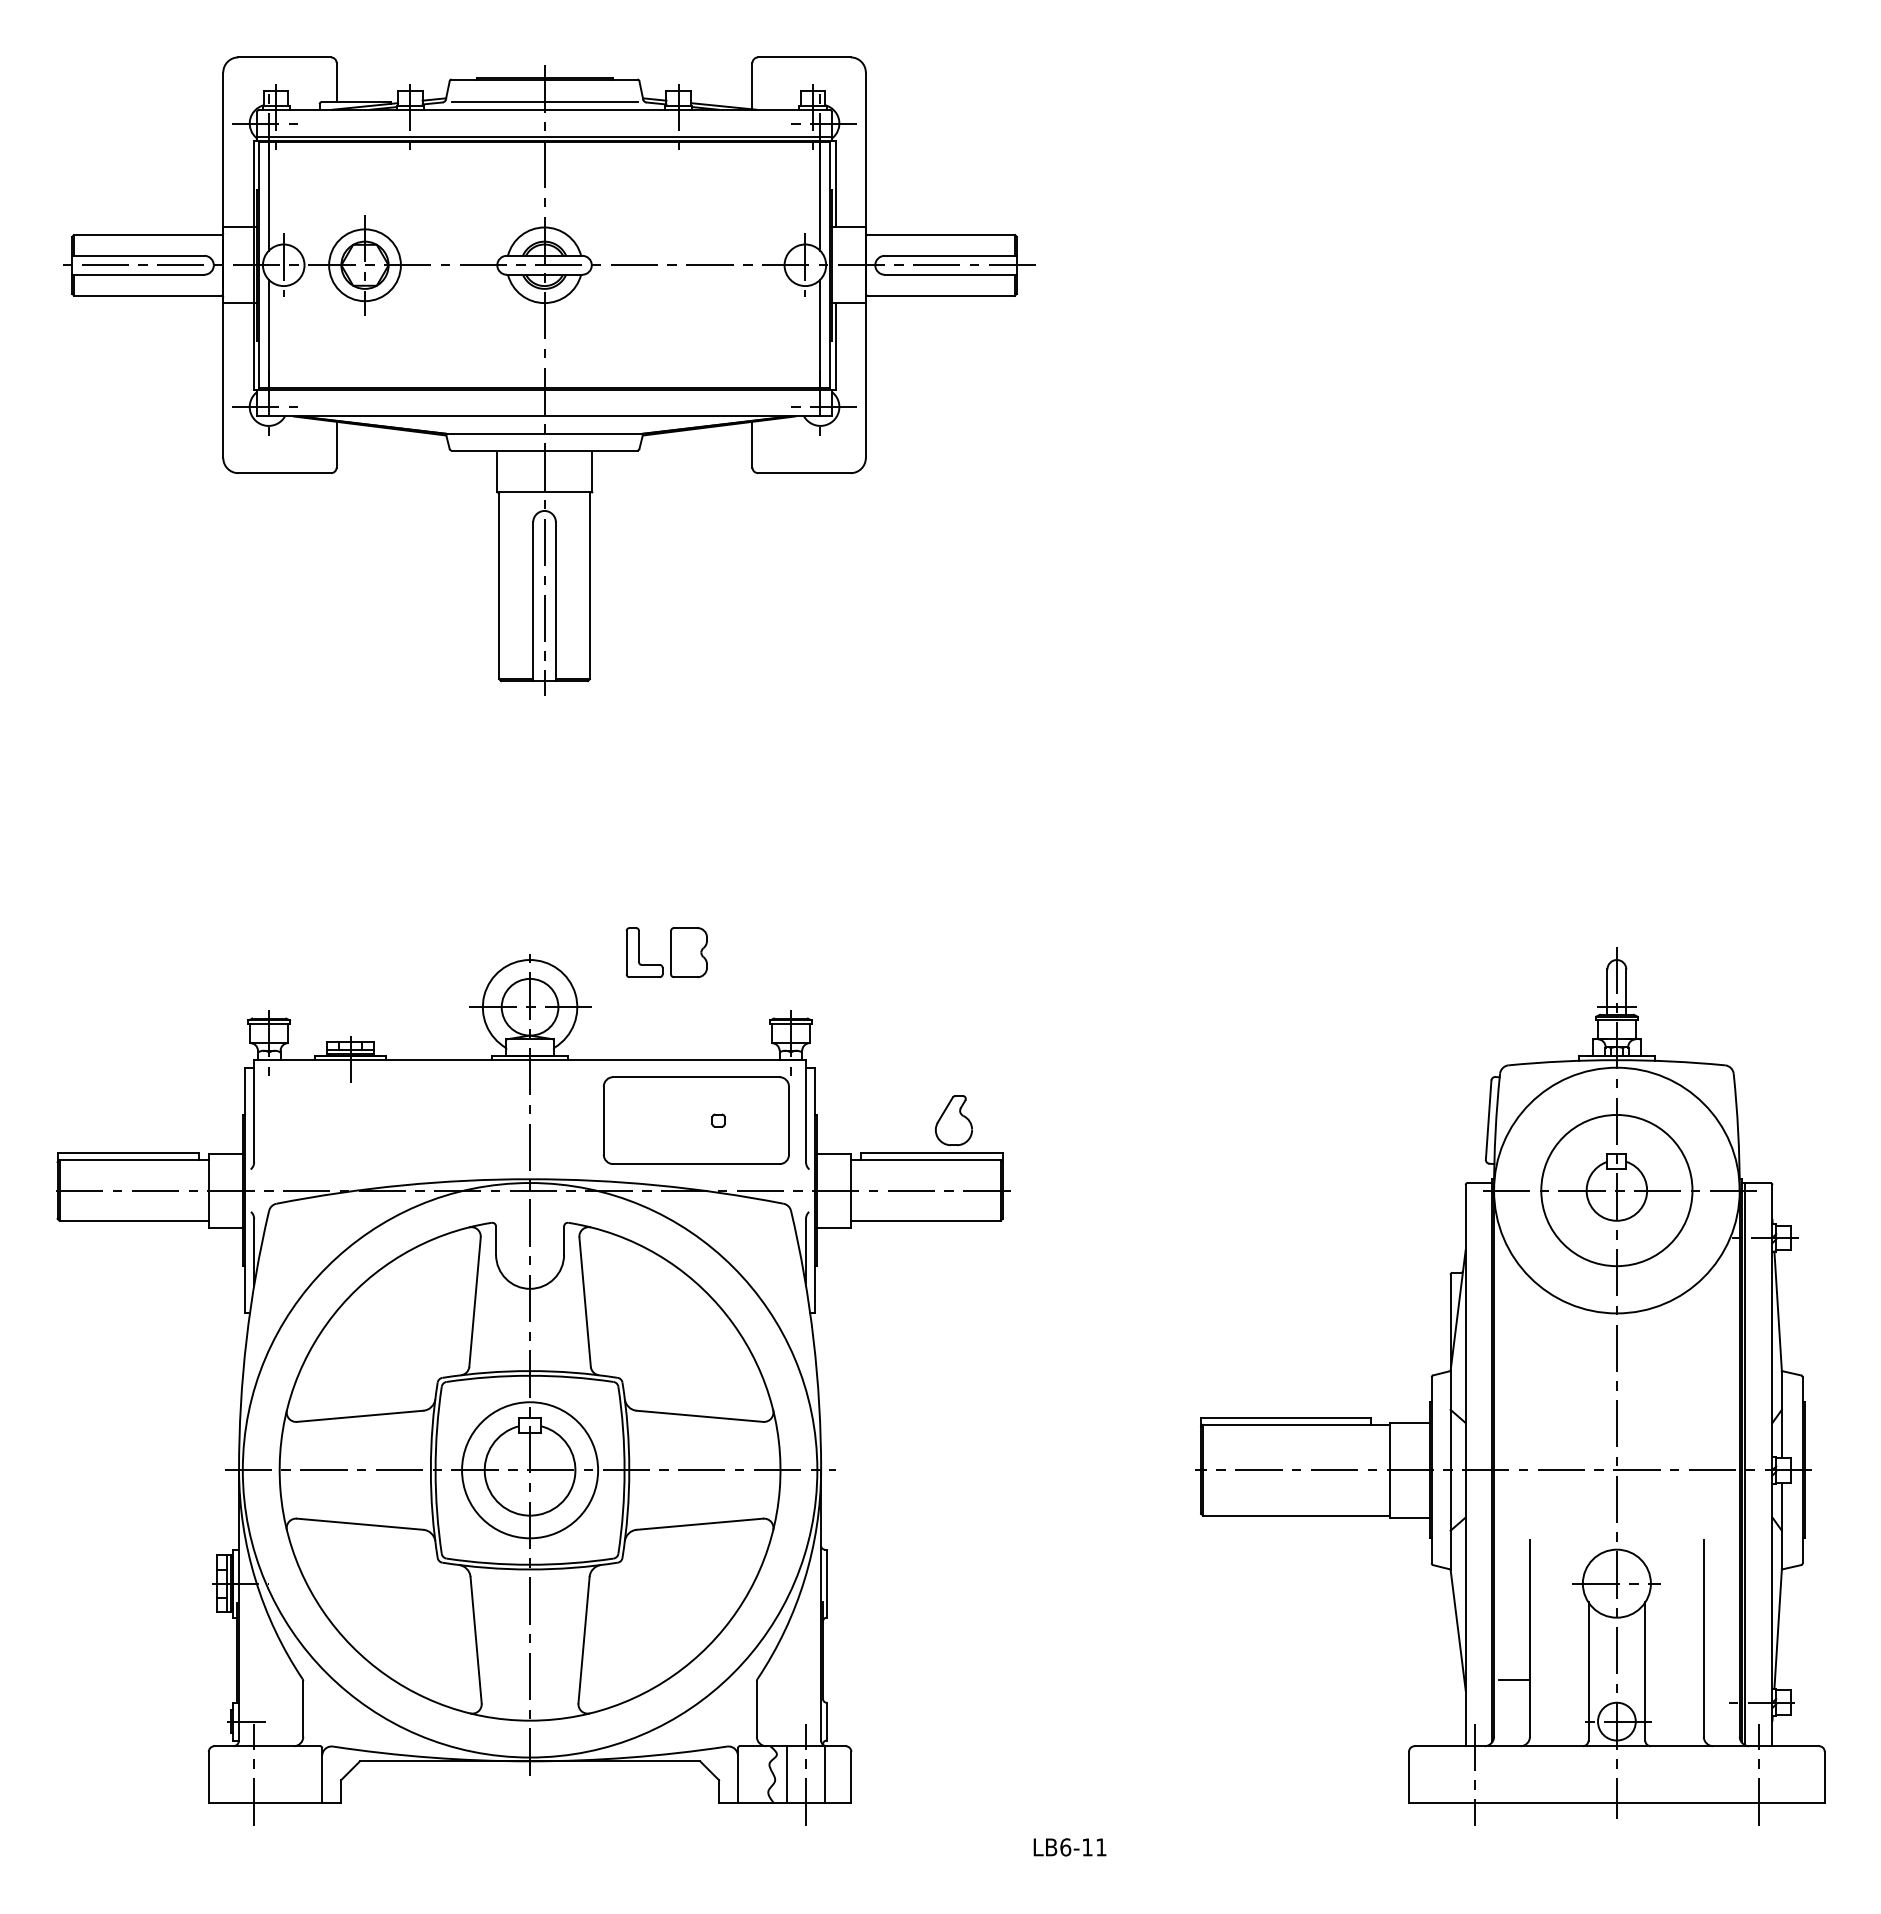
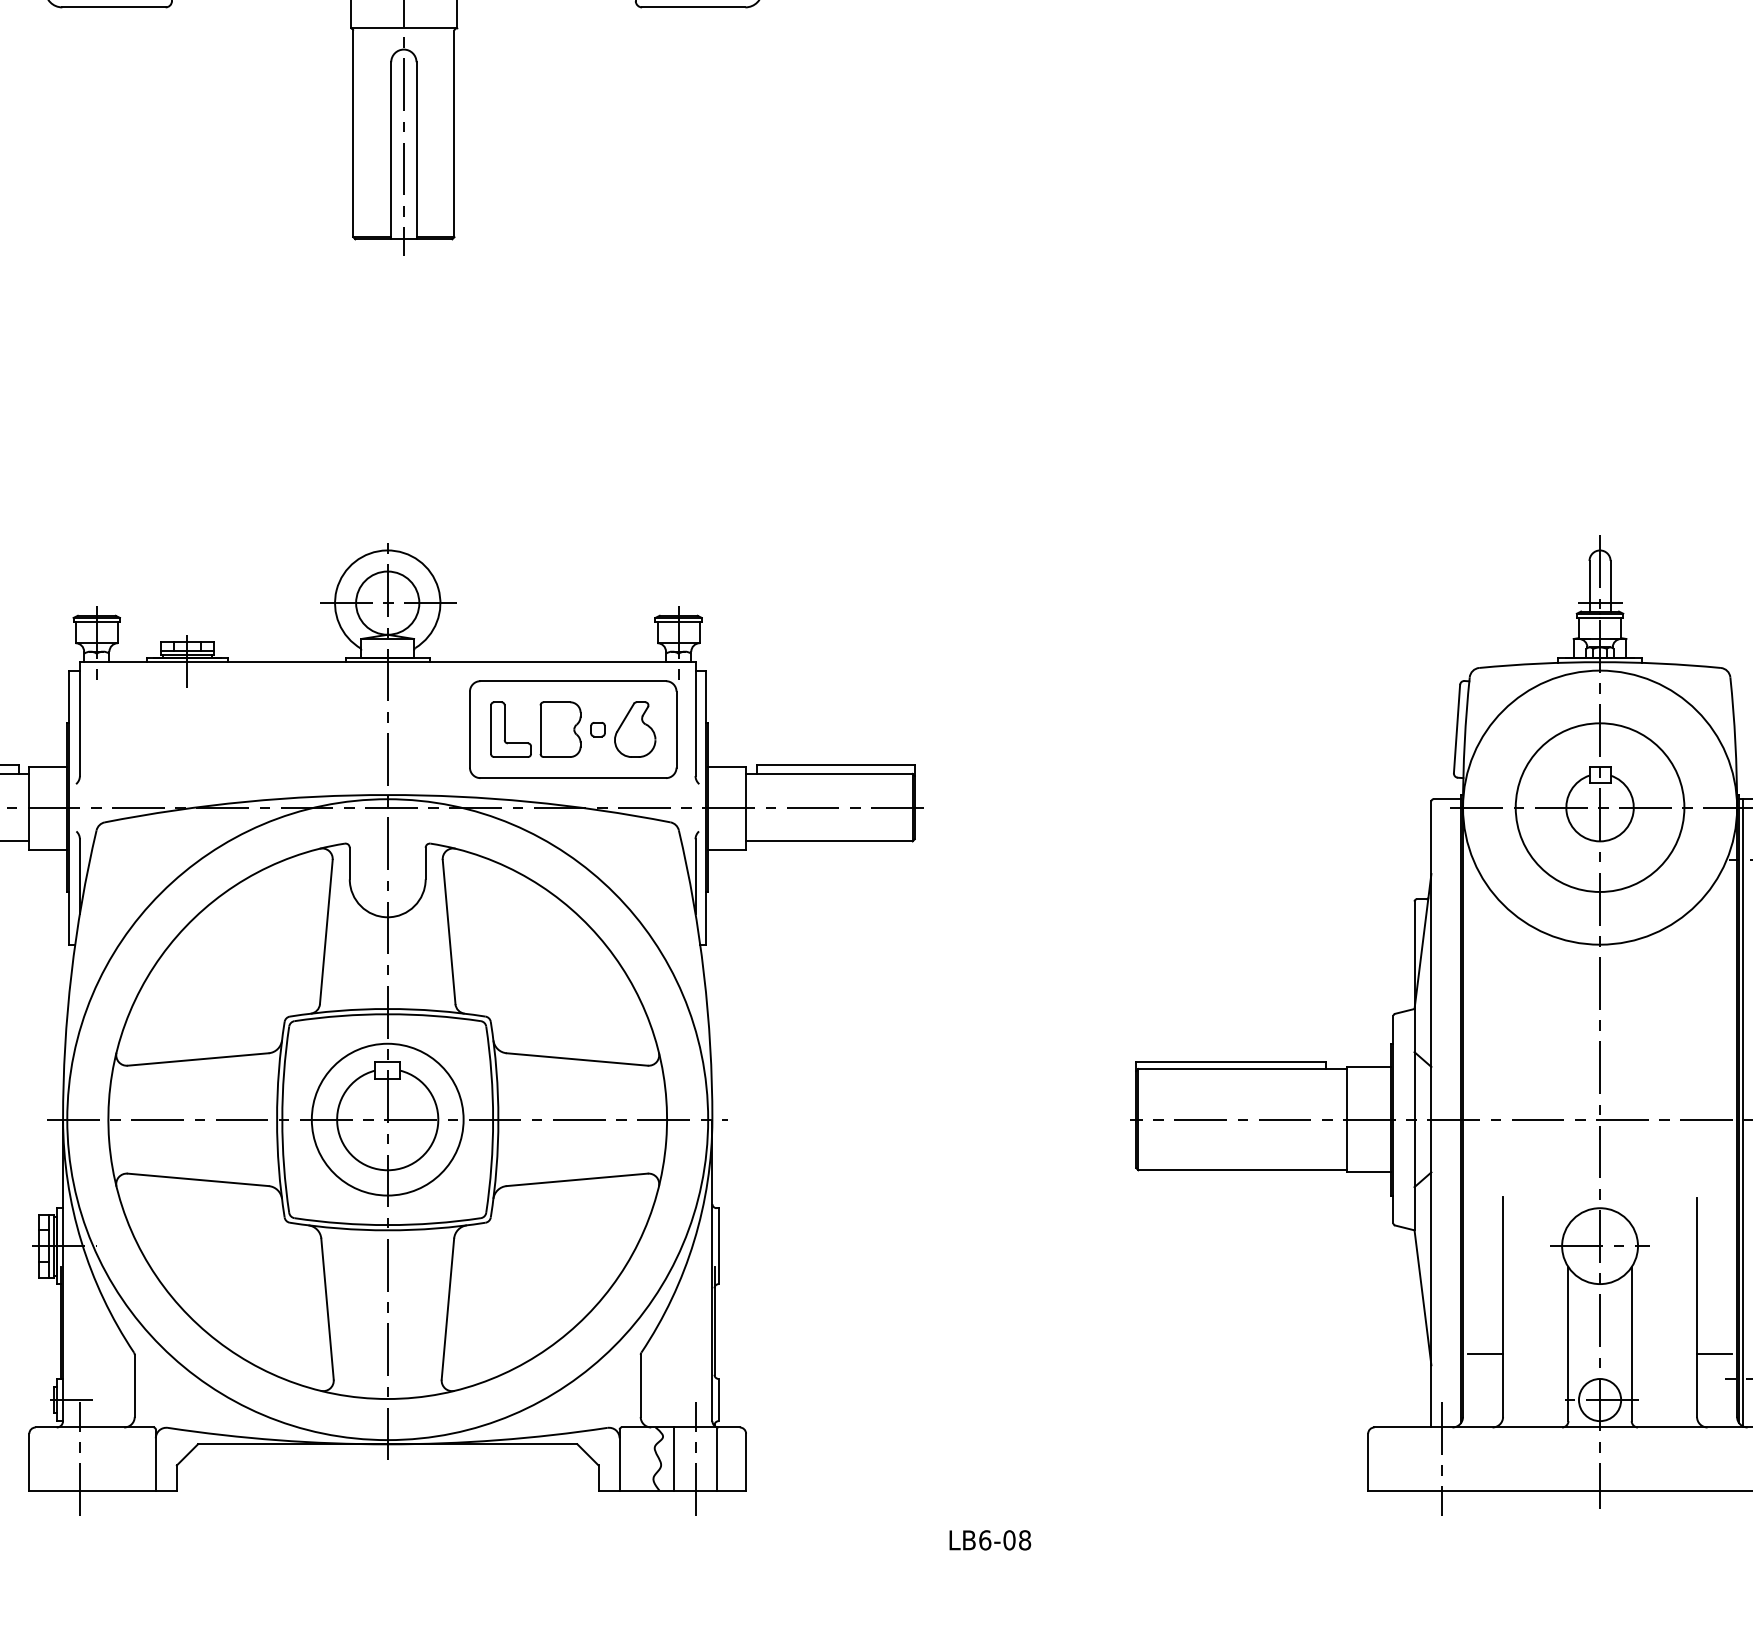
part: (666, 952) -> (535, 729), moved
part: (953, 1120) -> (634, 729), moved
line: (1719, 1680) -> (1714, 1354), added
text: (1094, 1847) -> (1017, 1540), LB6-11 -> LB6-08

